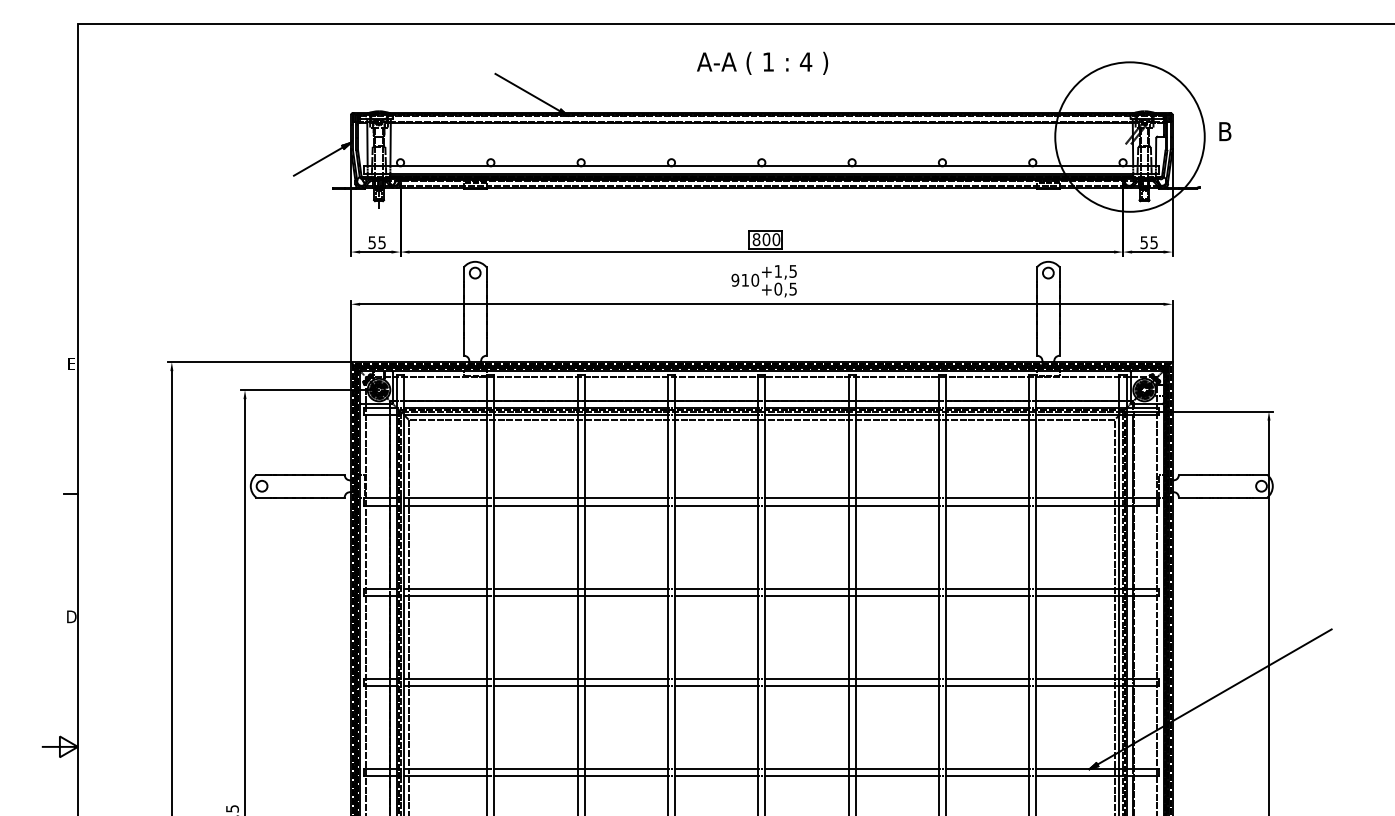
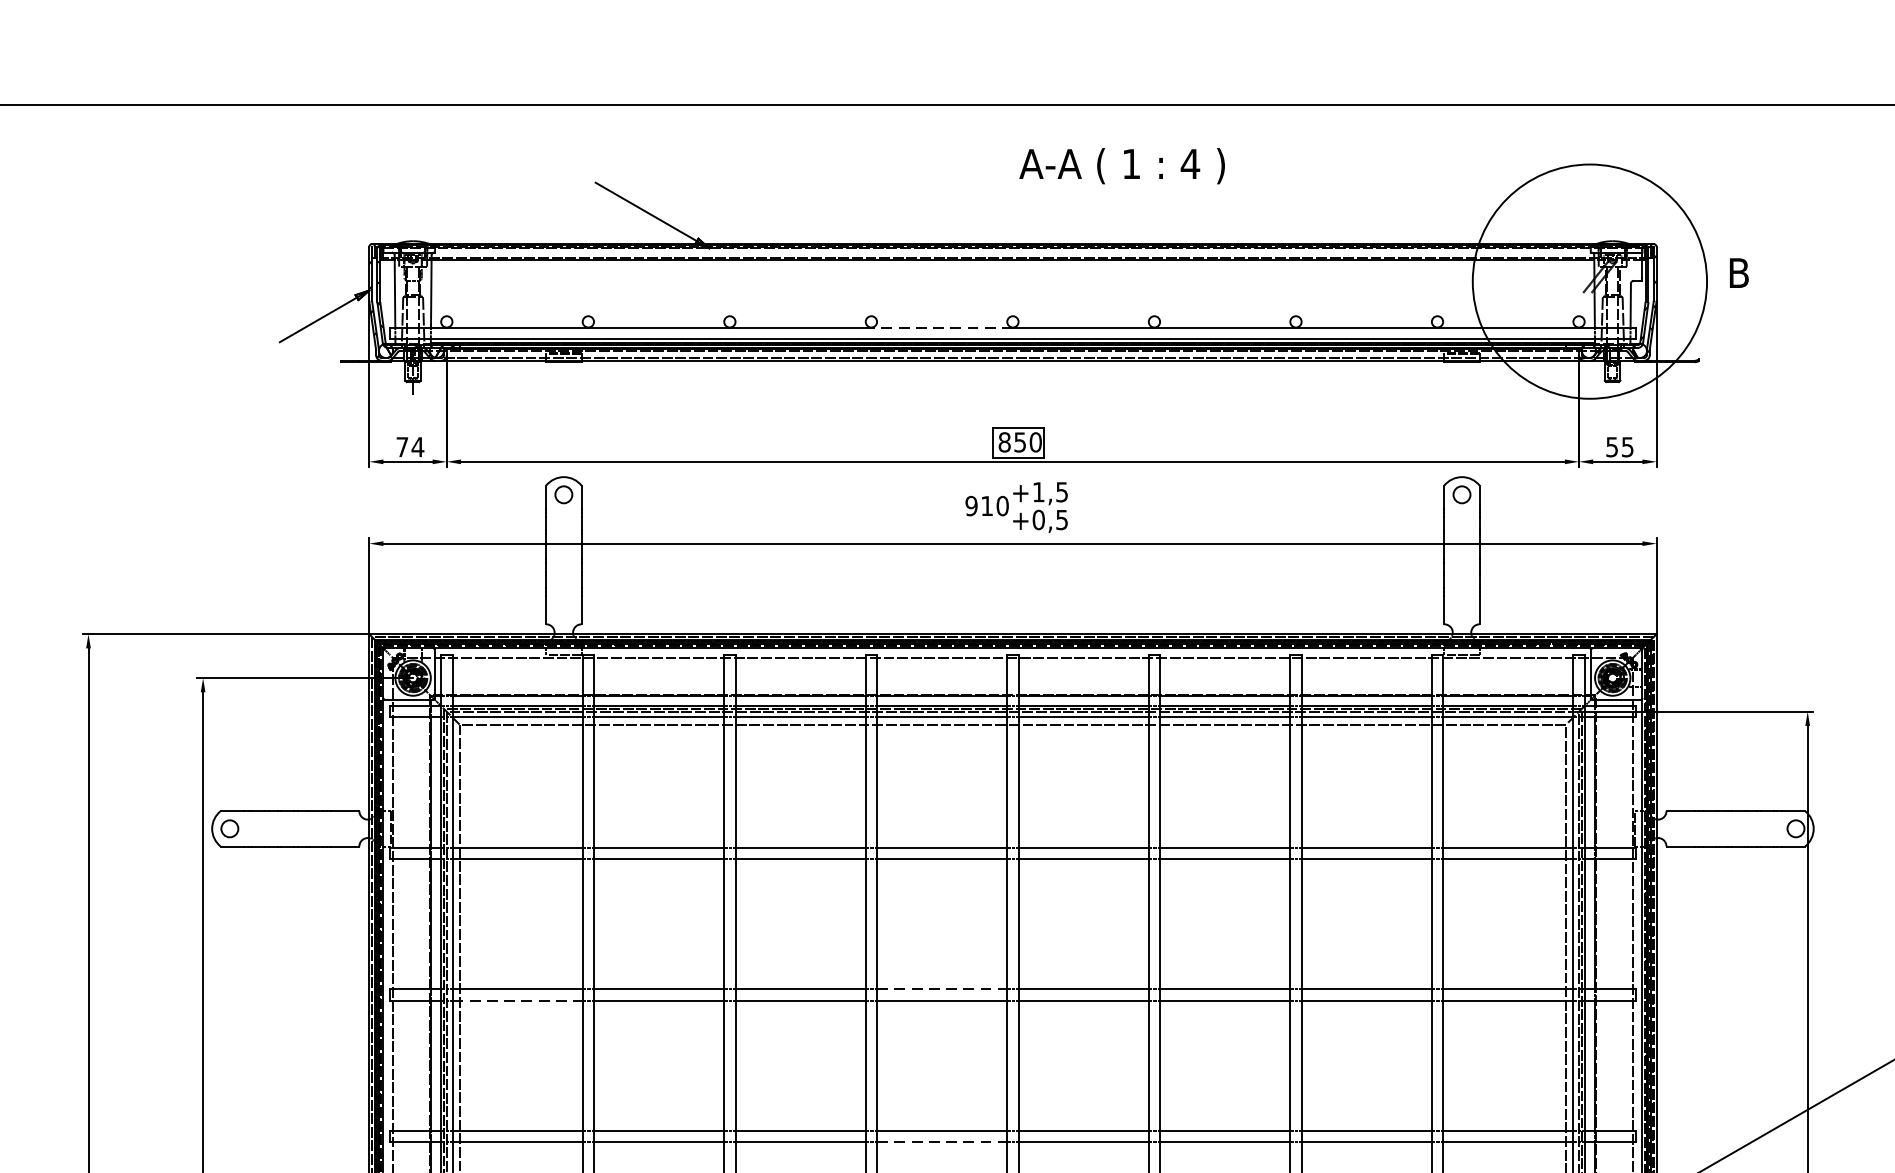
text: (762, 62) -> (1122, 164), moved
line: (716, 166) -> (941, 327), solid -> dashed
text: (766, 239) -> (1020, 442), 800 -> 850
text: (377, 242) -> (410, 446), 55 -> 74
line: (716, 588) -> (941, 989), solid -> dashed
line: (445, 595) -> (517, 999), solid -> dashed
line: (716, 686) -> (941, 1142), solid -> dashed

